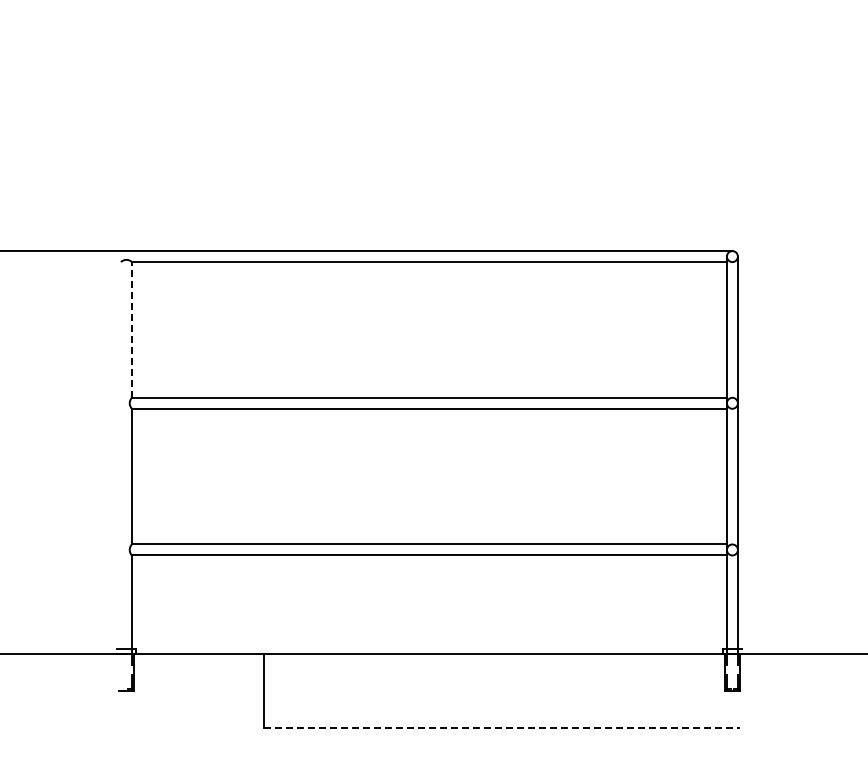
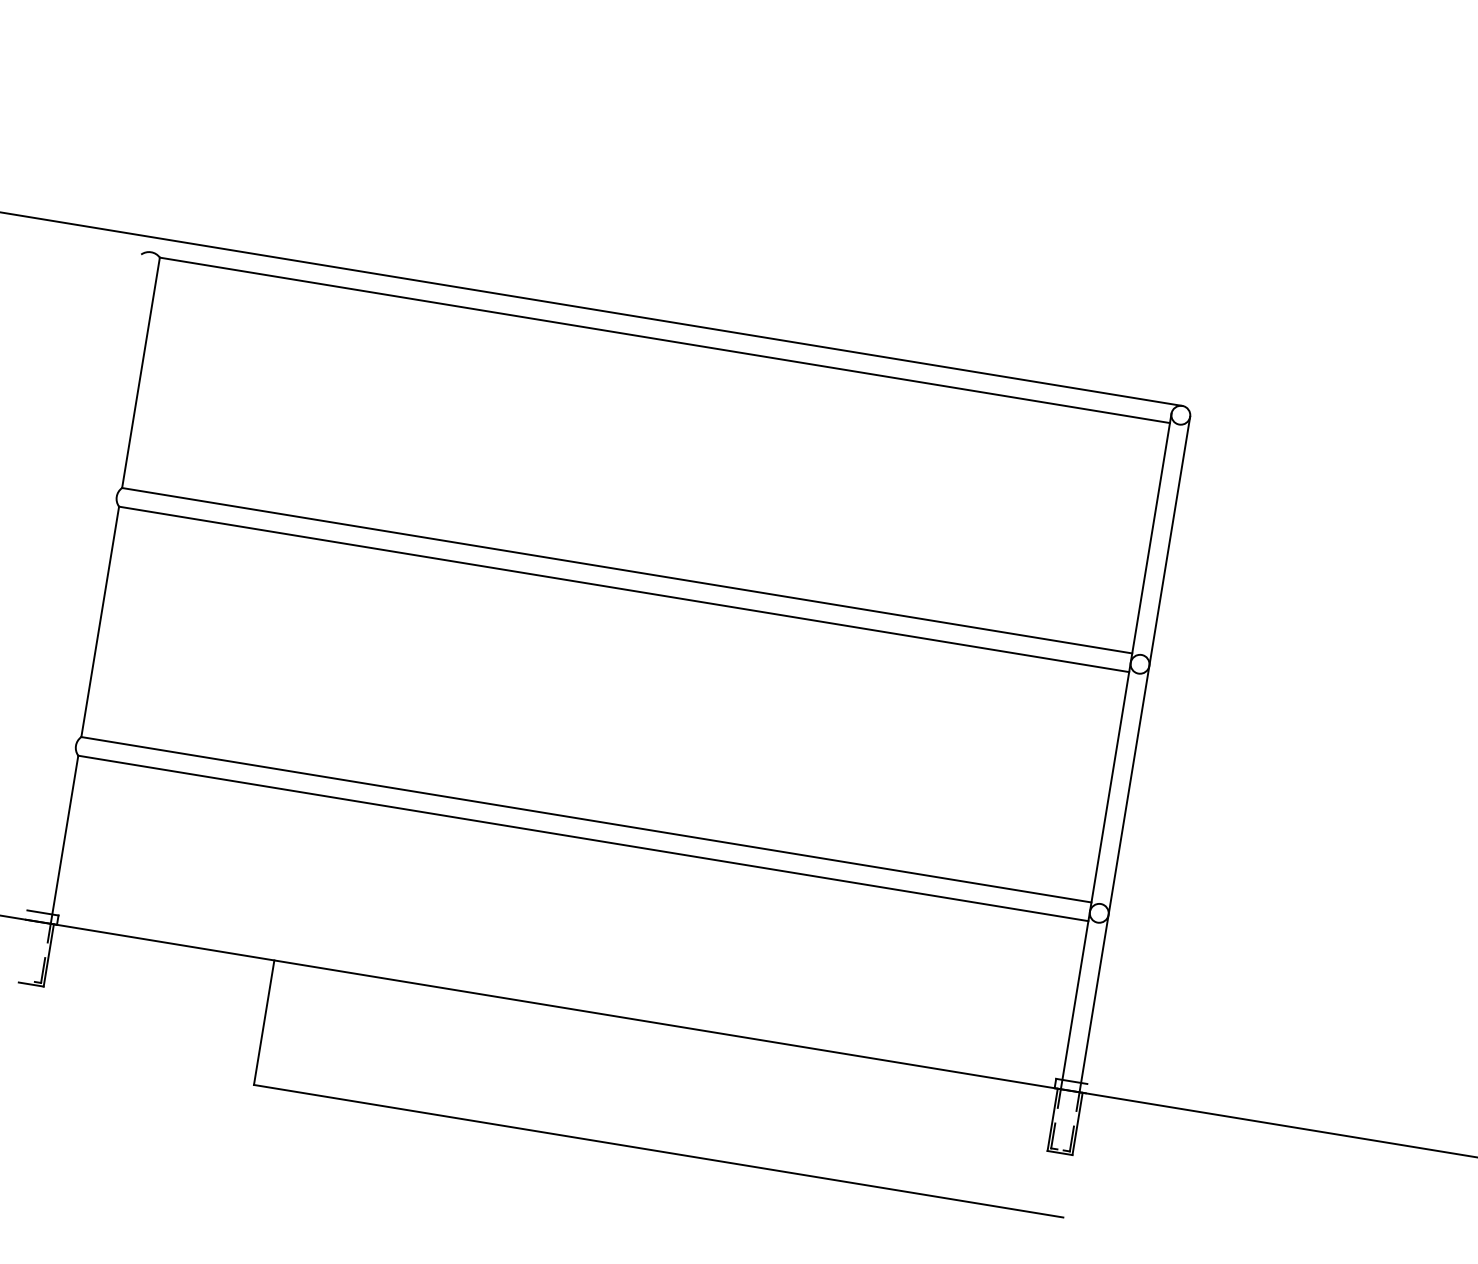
line: (131, 329) -> (140, 371), dashed -> solid
line: (502, 727) -> (659, 1150), dashed -> solid

